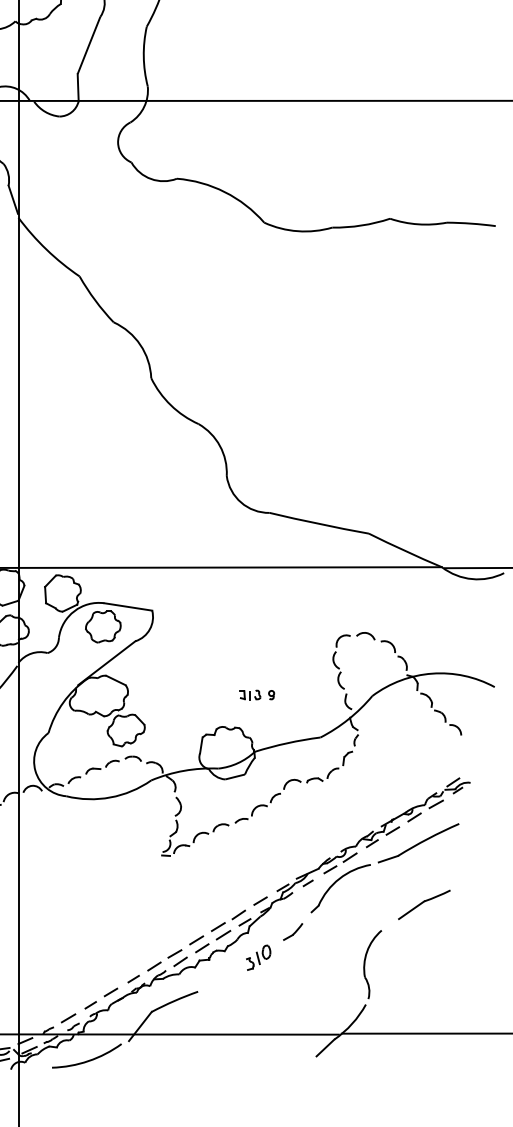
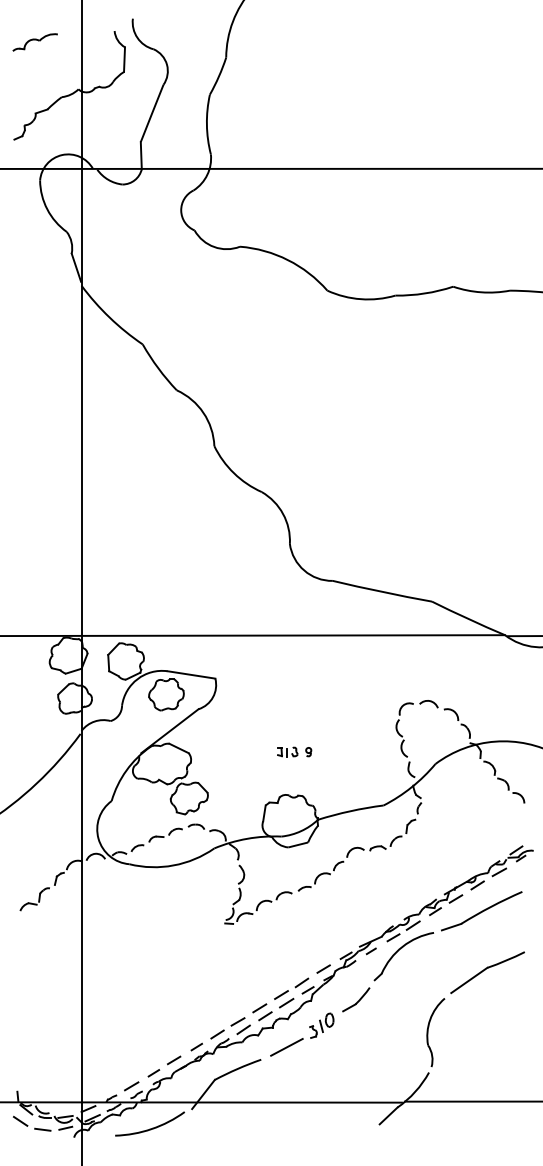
part: (257, 694) -> (294, 751), moved
part: (424, 904) -> (487, 972), size x1.43
part: (293, 931) -> (356, 999), size x1.43
line: (223, 978) -> (286, 1046), added

